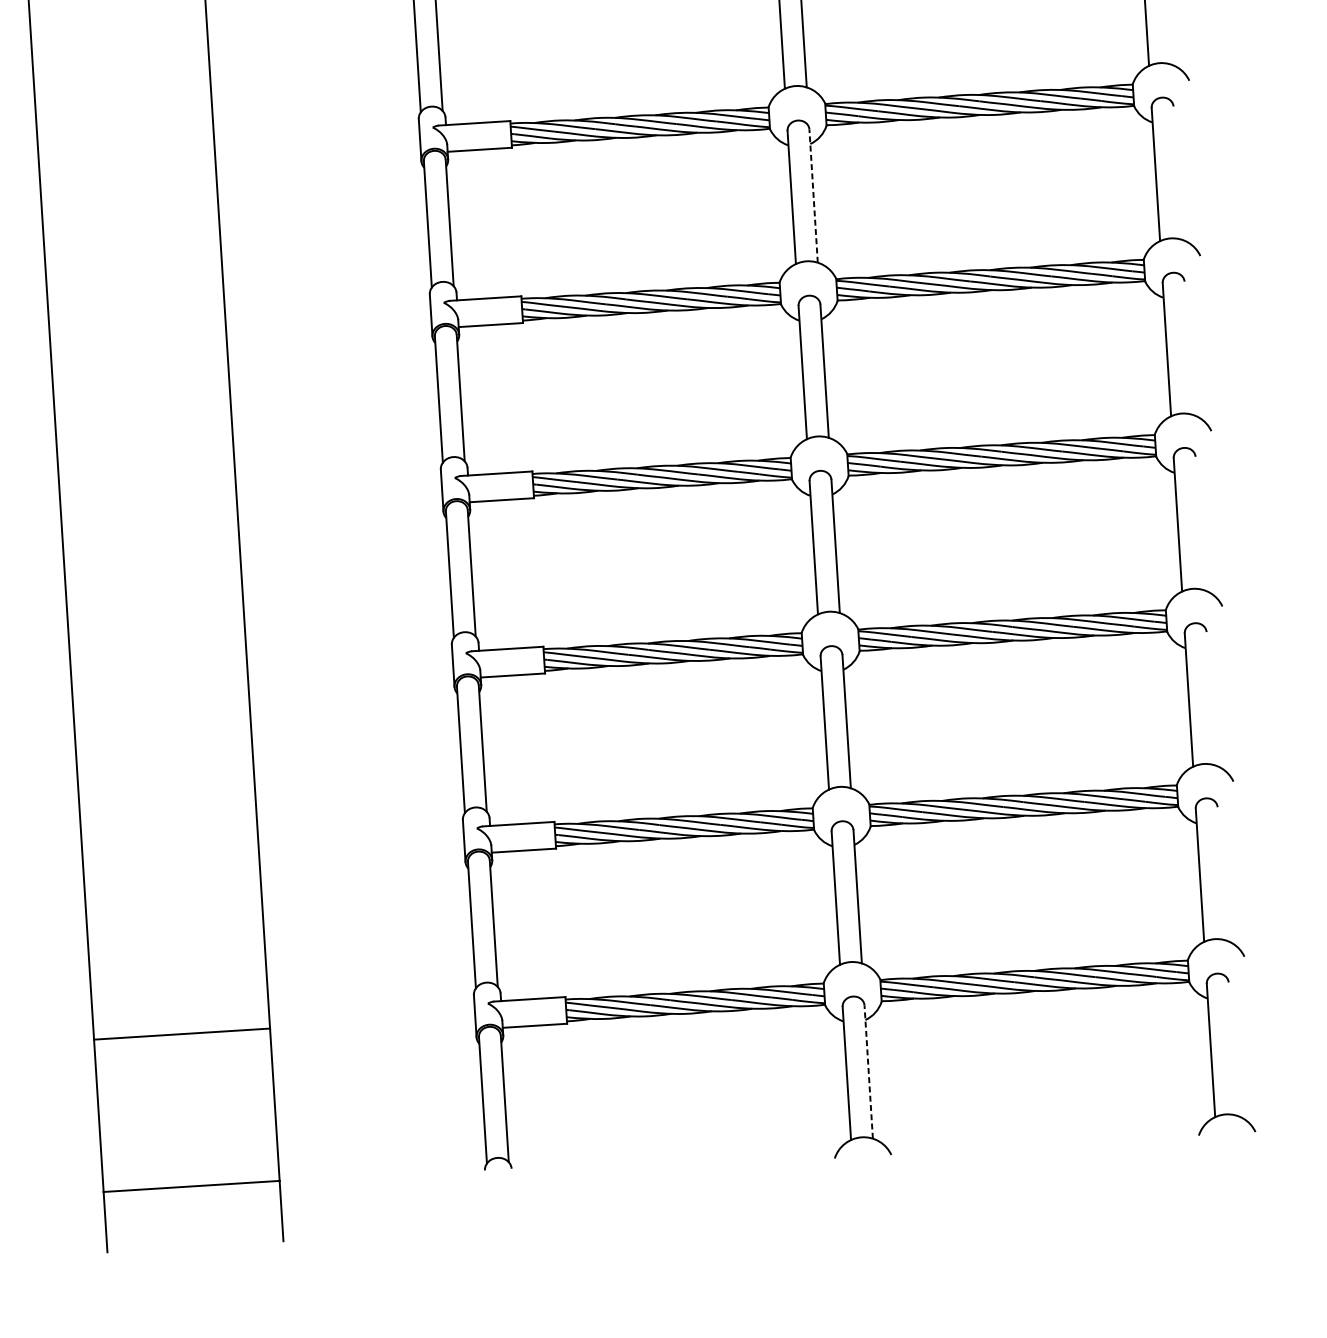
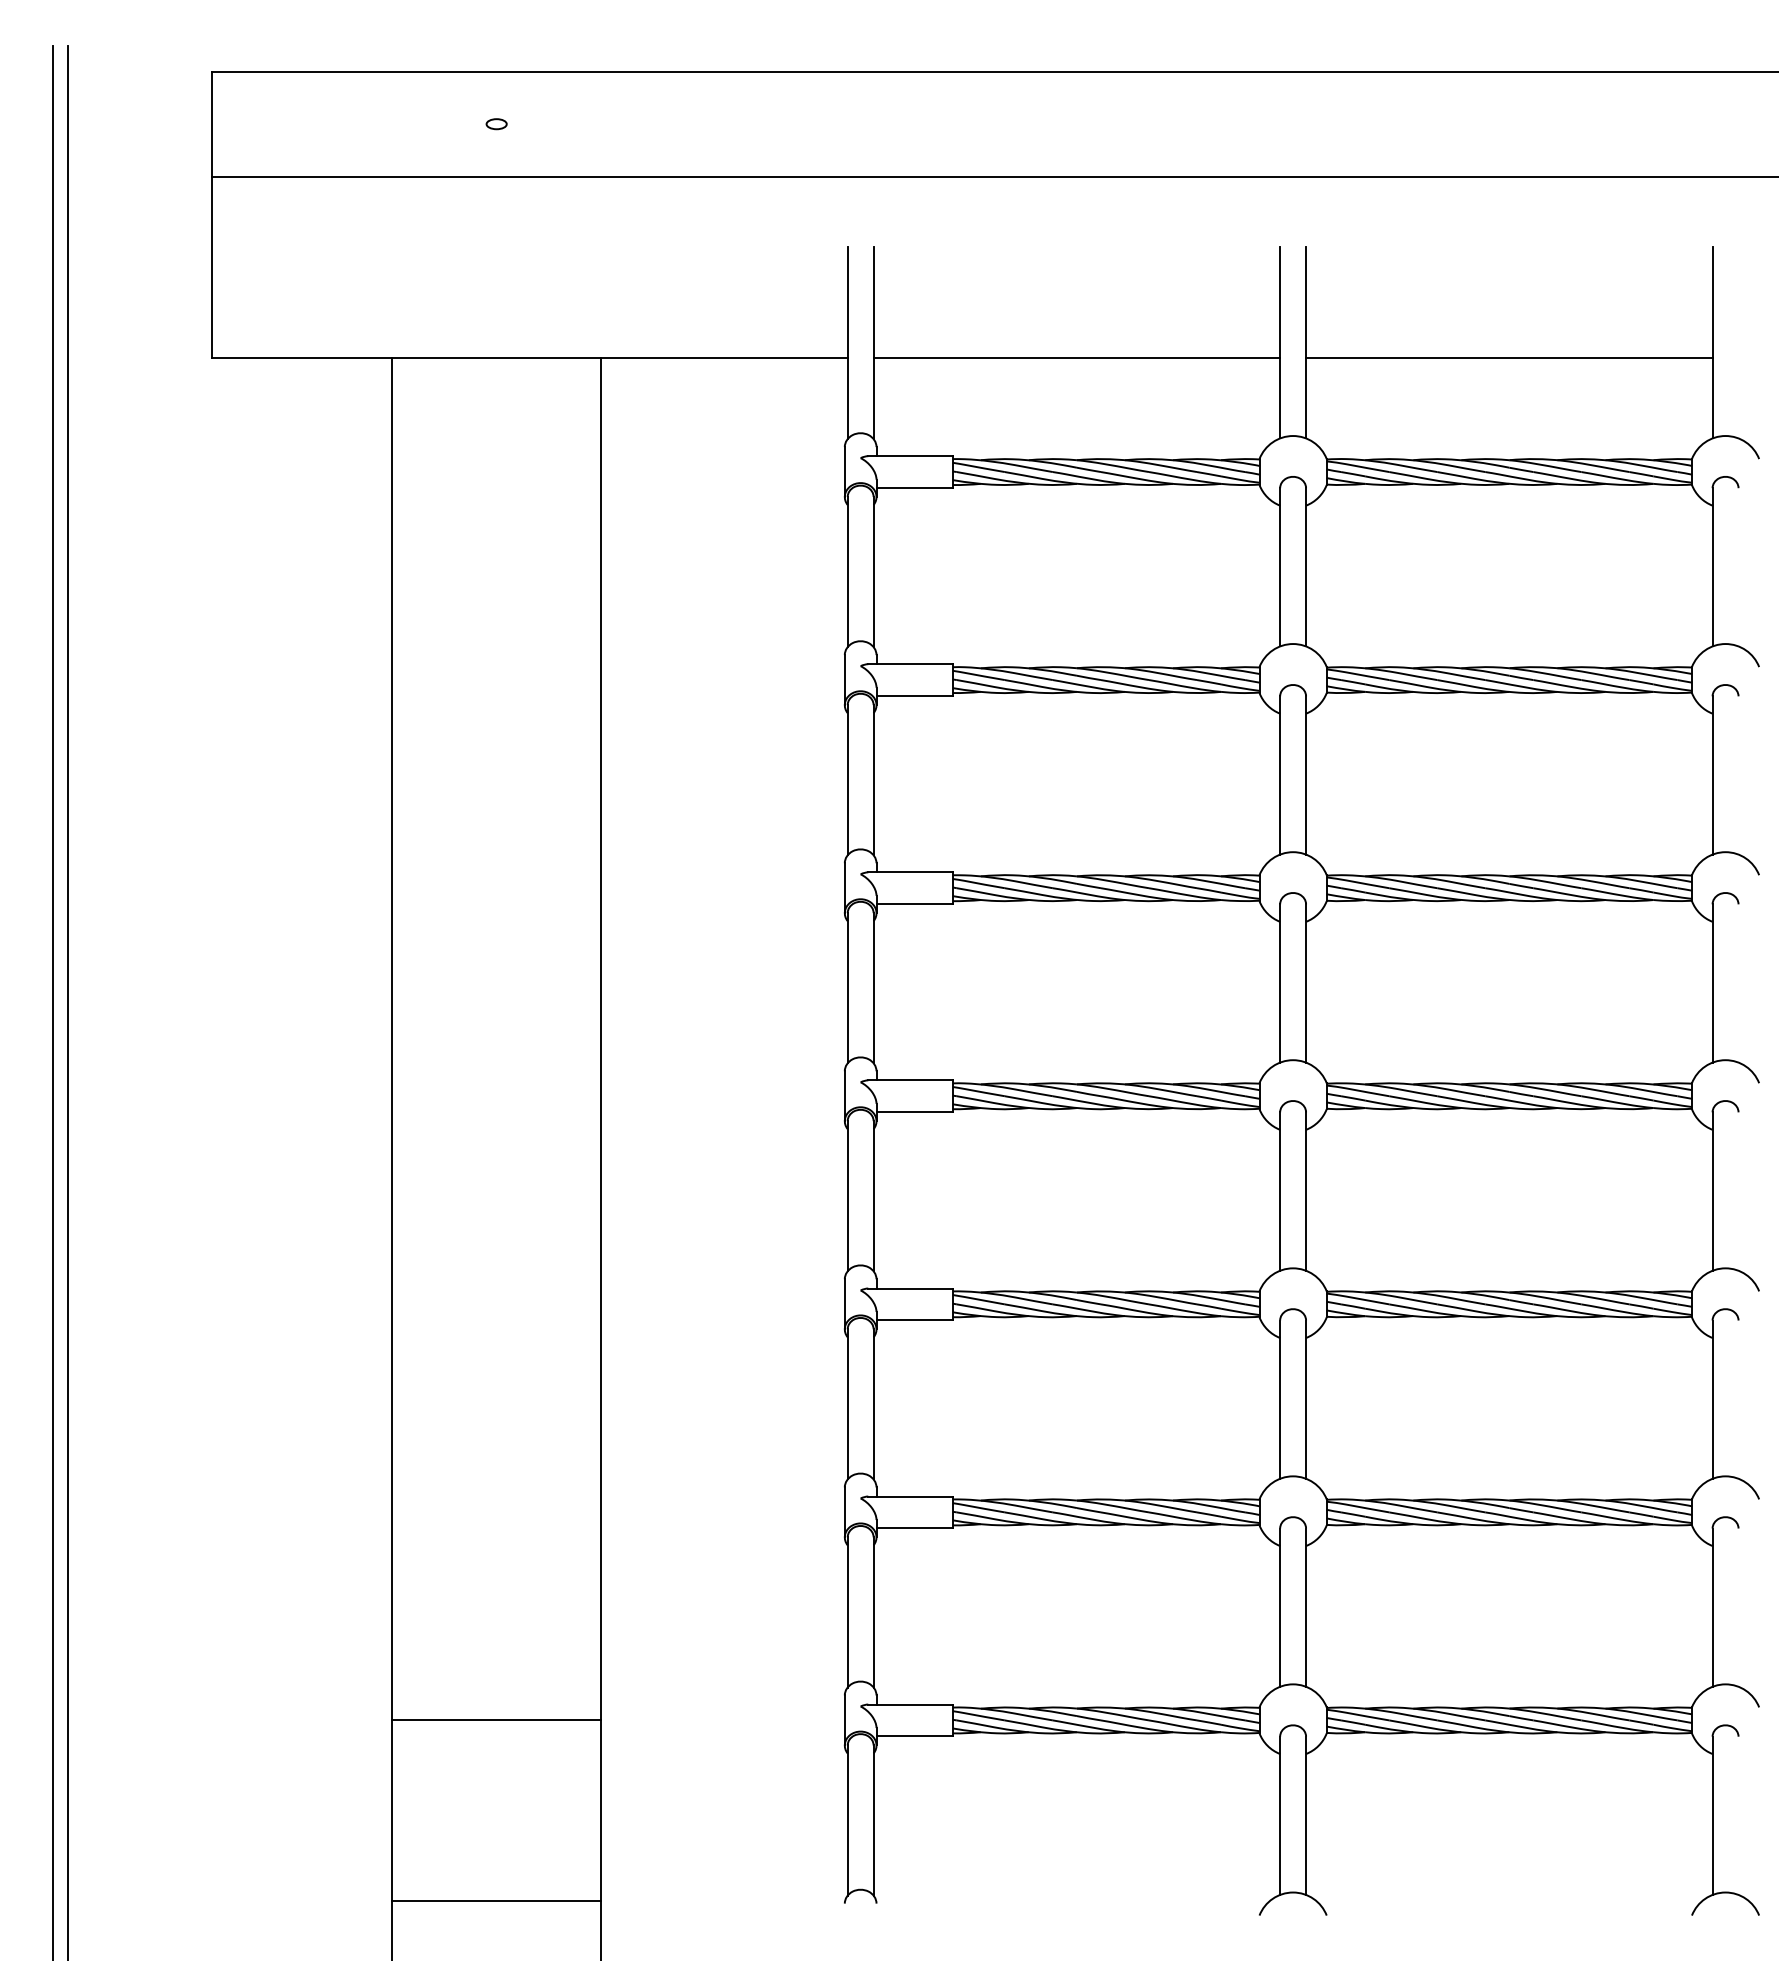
line: (813, 195) -> (1306, 774), dashed -> solid
line: (869, 1071) -> (1306, 1815), dashed -> solid

